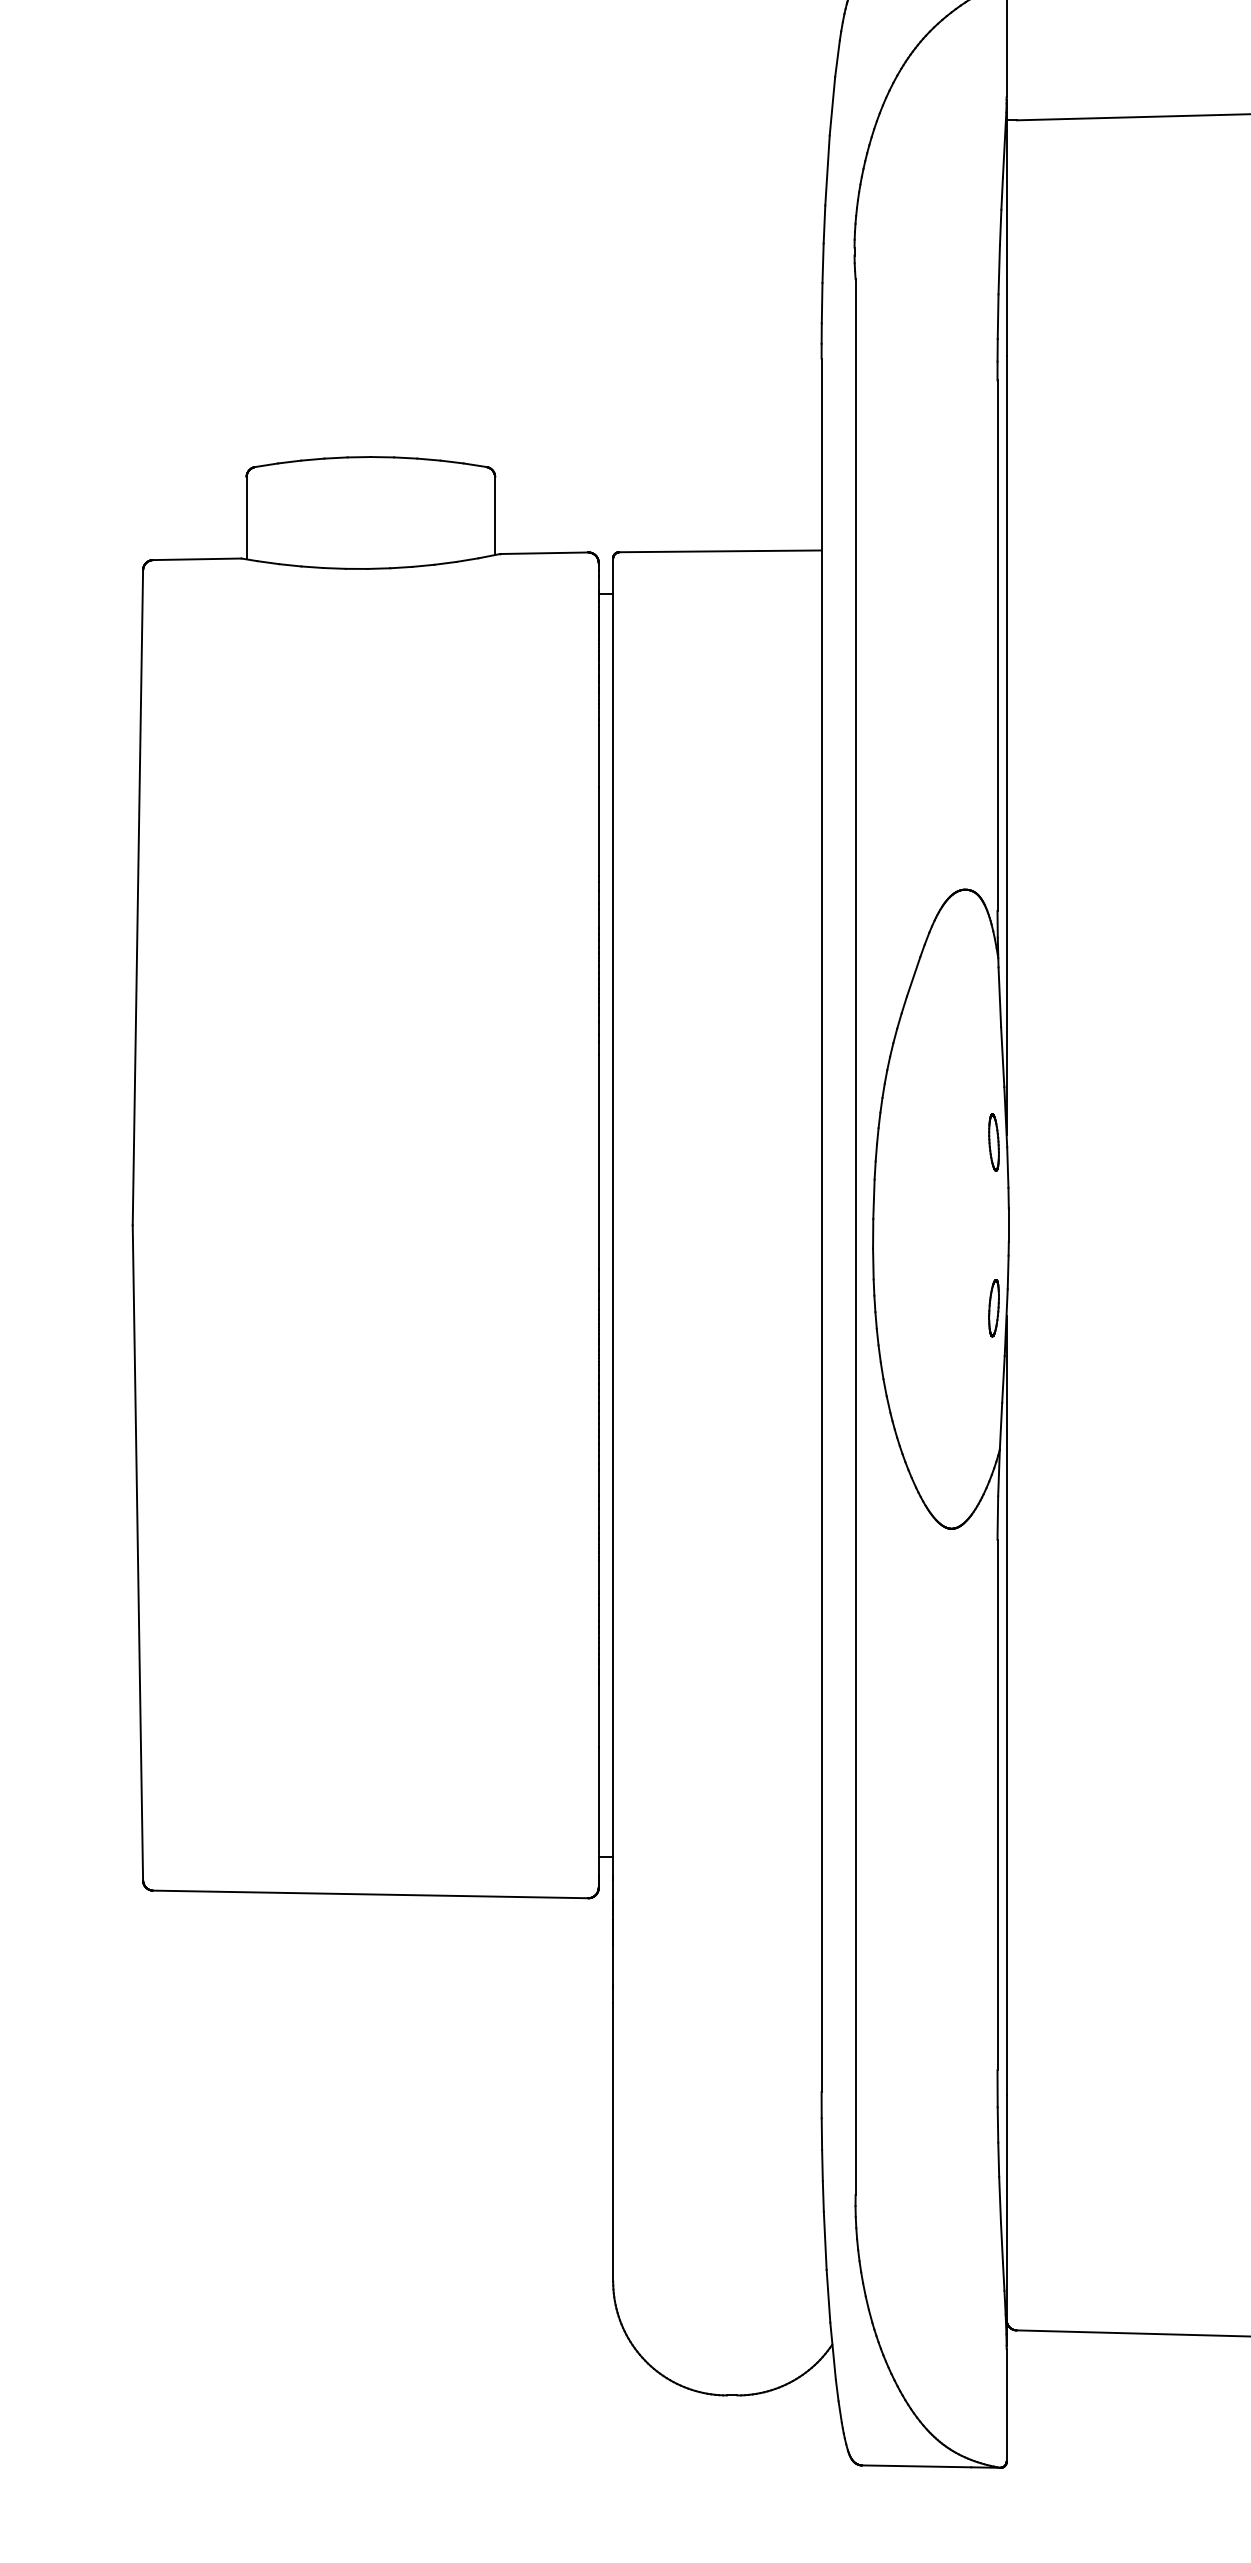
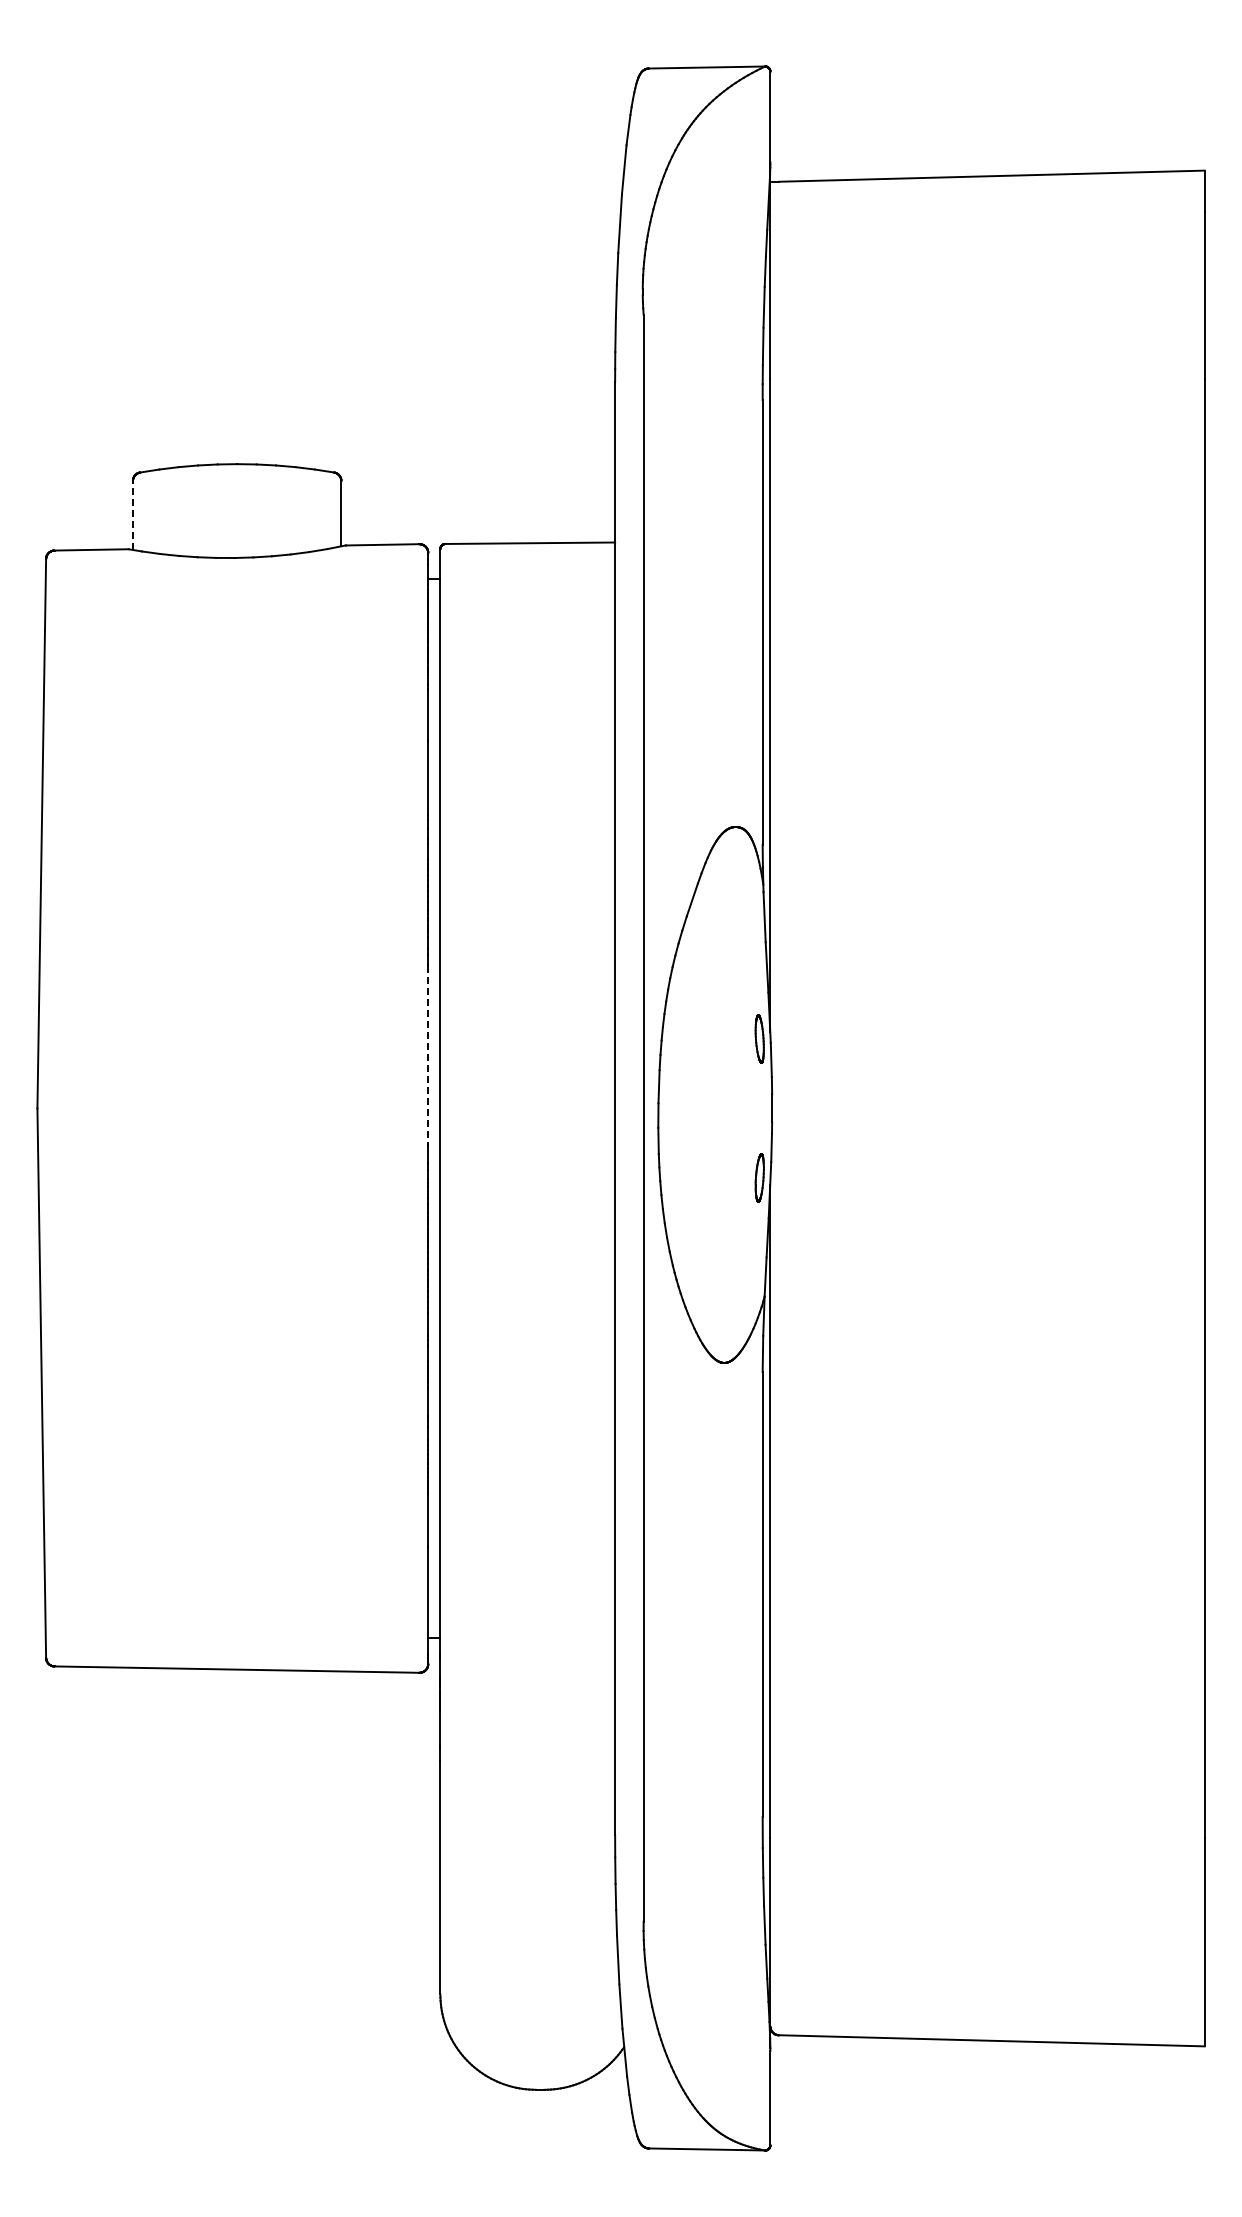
line: (246, 518) -> (132, 515), solid -> dashed
line: (599, 1162) -> (428, 1055), solid -> dashed

